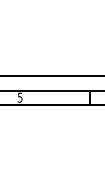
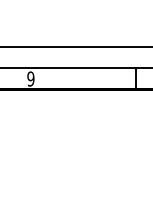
text: (19, 97) -> (29, 78), 5 -> 9

